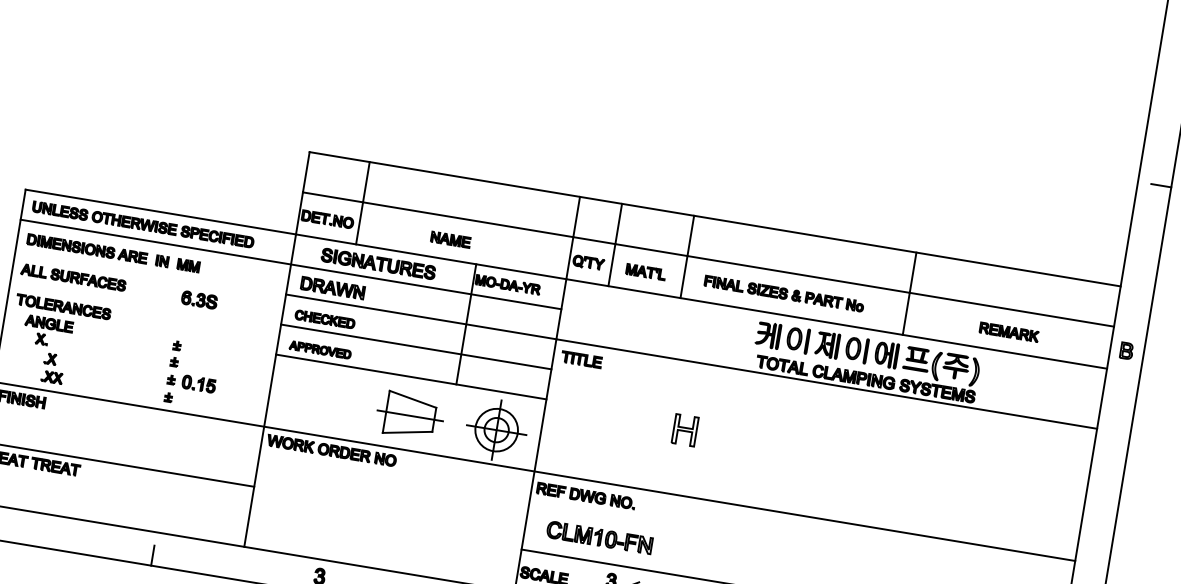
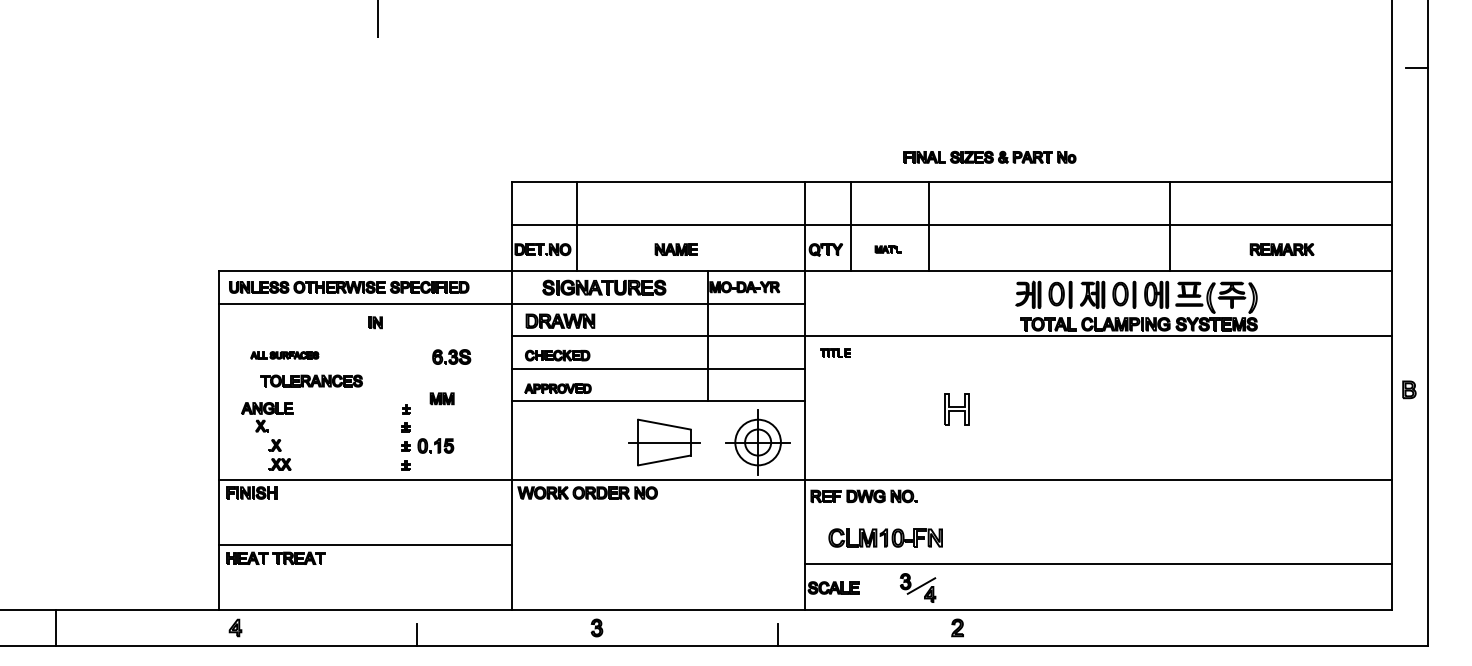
part: (87, 248) -> (294, 322), removed
part: (188, 265) -> (441, 398), moved
part: (645, 271) -> (887, 249), size x0.6
part: (73, 277) -> (284, 355), size x0.6
part: (784, 292) -> (989, 156), moved
part: (199, 299) -> (451, 356), moved
part: (63, 306) -> (311, 380), moved
part: (1126, 350) -> (1409, 389), moved
part: (581, 359) -> (835, 353), size x0.7

